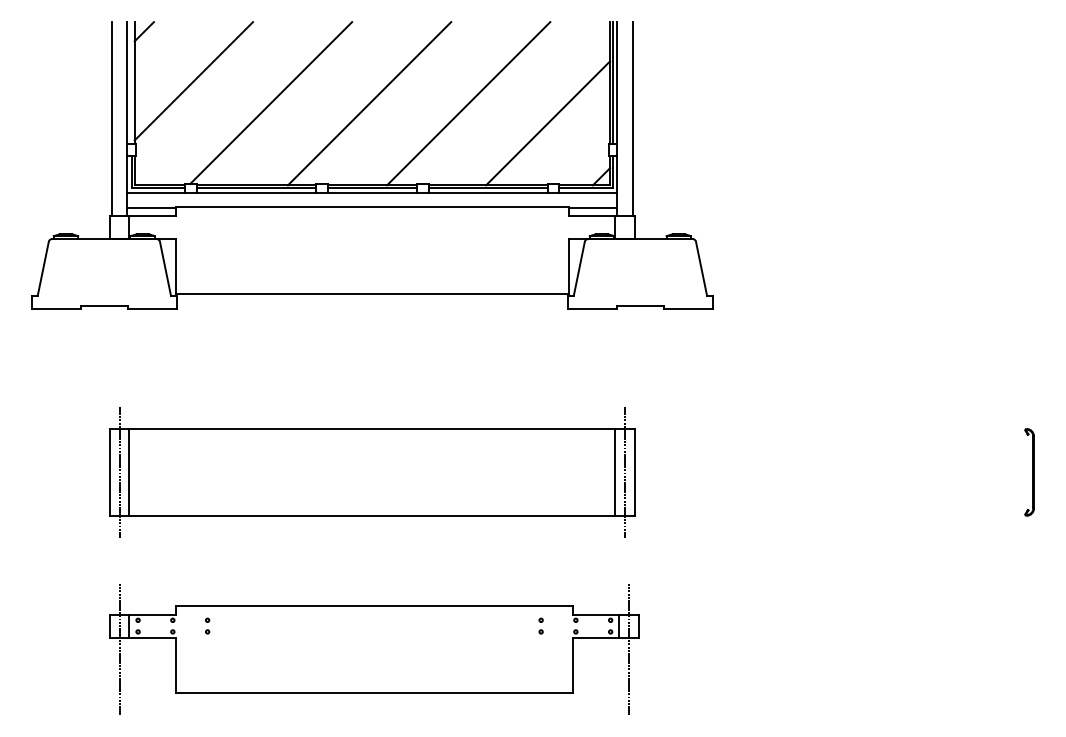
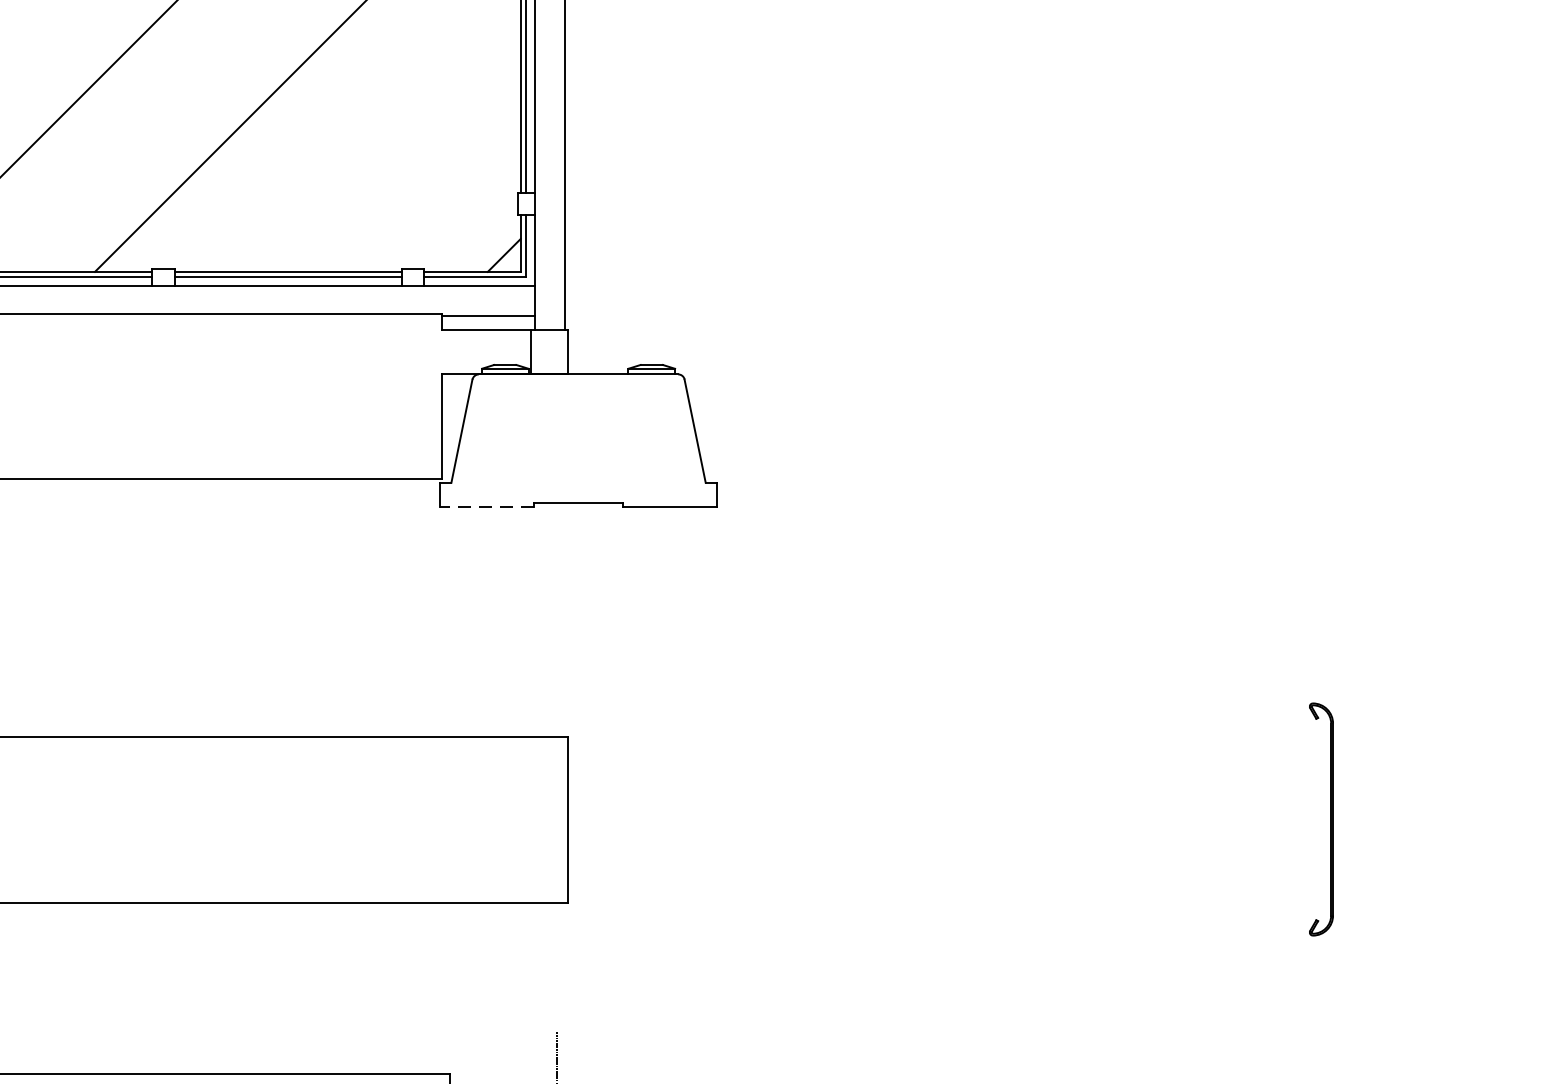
line: (548, 123) -> (403, 153), removed
line: (592, 308) -> (487, 506), solid -> dashed
line: (615, 471) -> (530, 817), removed
line: (625, 472) -> (550, 819), removed
part: (1029, 472) -> (1320, 819), size x1.4

